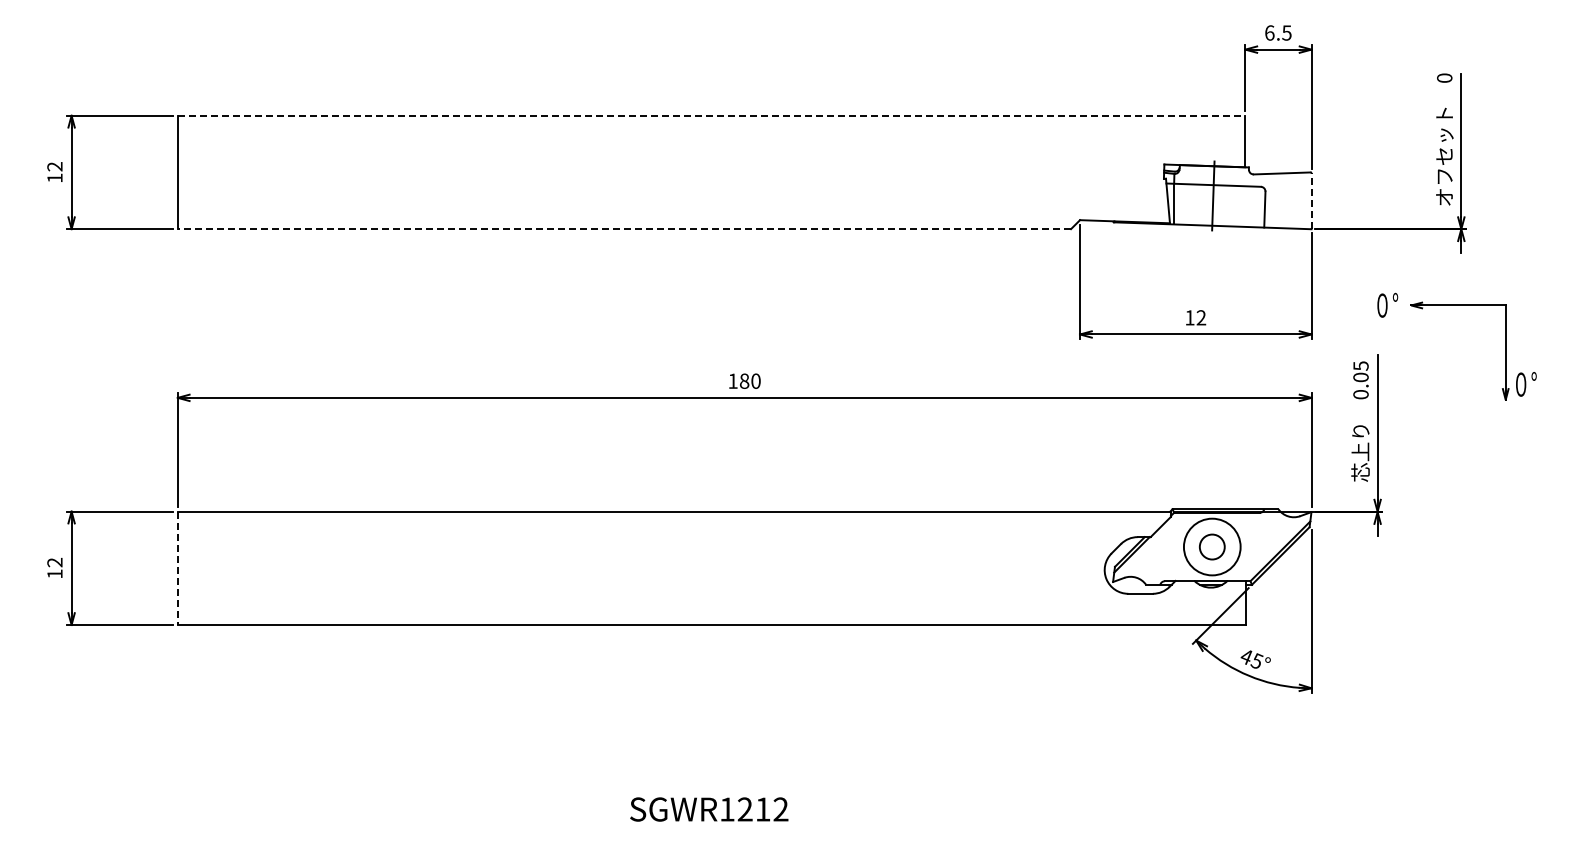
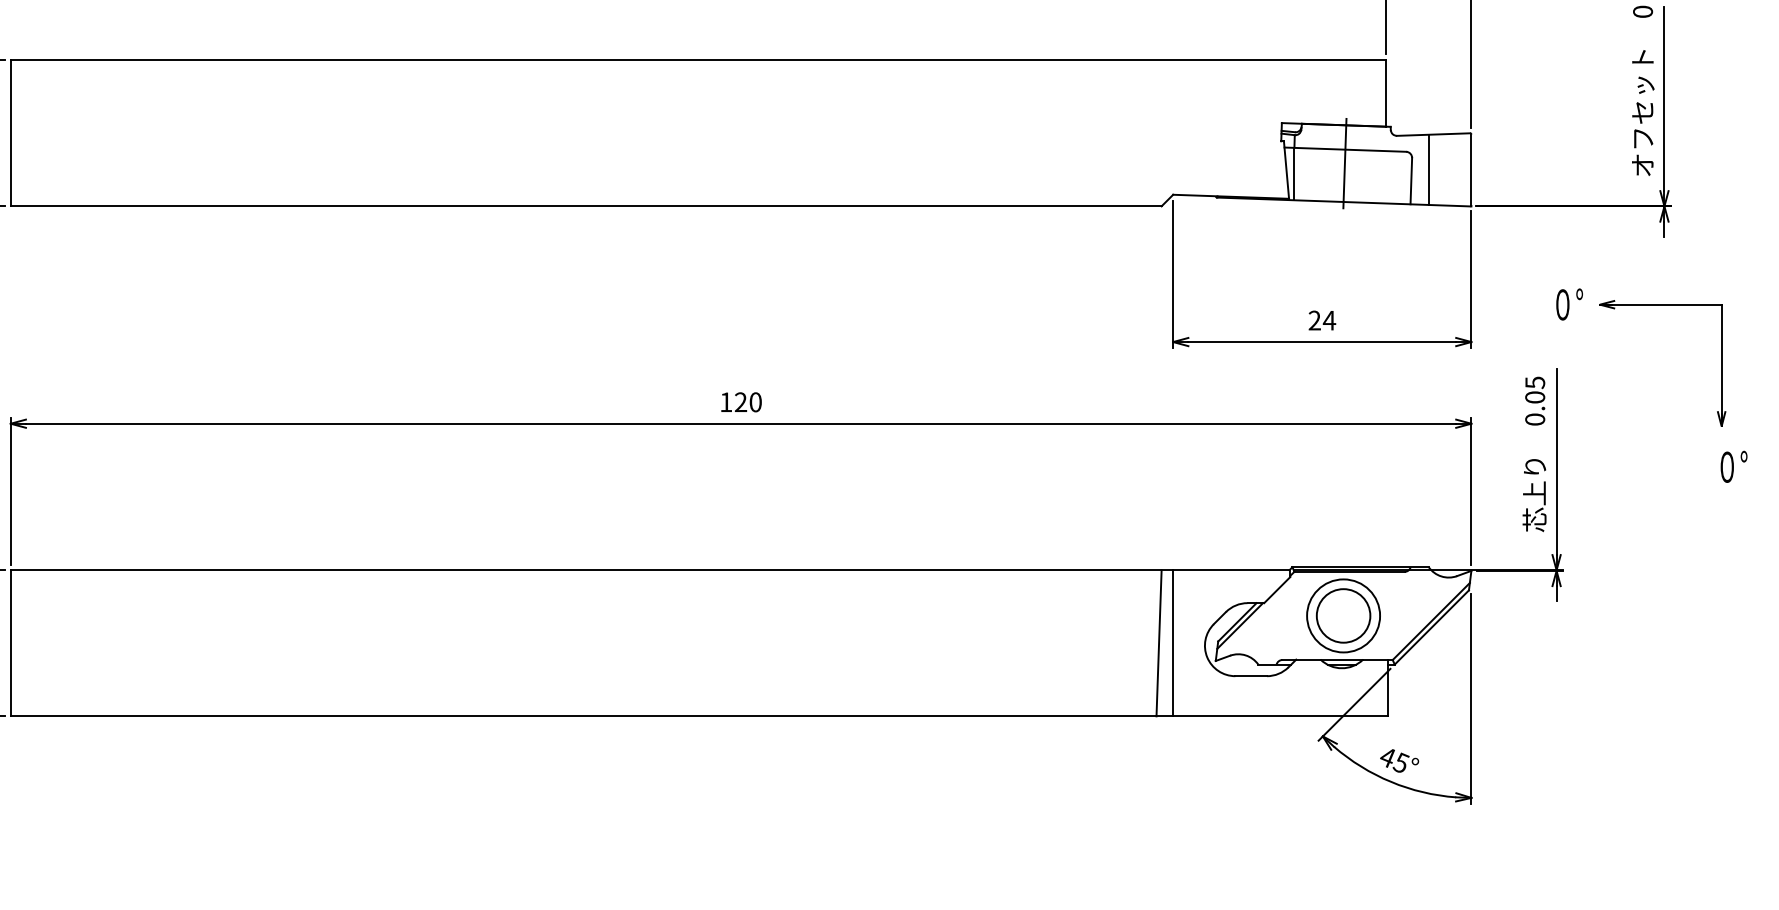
line: (711, 115) -> (698, 59), dashed -> solid
line: (1278, 200) -> (1428, 169), added
line: (1311, 201) -> (1471, 170), dashed -> solid
line: (624, 229) -> (586, 206), dashed -> solid
text: (1195, 317) -> (1321, 320), 12 -> 24
text: (744, 380) -> (740, 401), 180 -> 120
text: (1526, 384) -> (1734, 467), moved
circle: (1212, 546) -> (1343, 615), size x1.67
line: (1069, 567) -> (1159, 642), added
line: (1080, 567) -> (1173, 642), added
line: (177, 568) -> (10, 643), dashed -> solid

